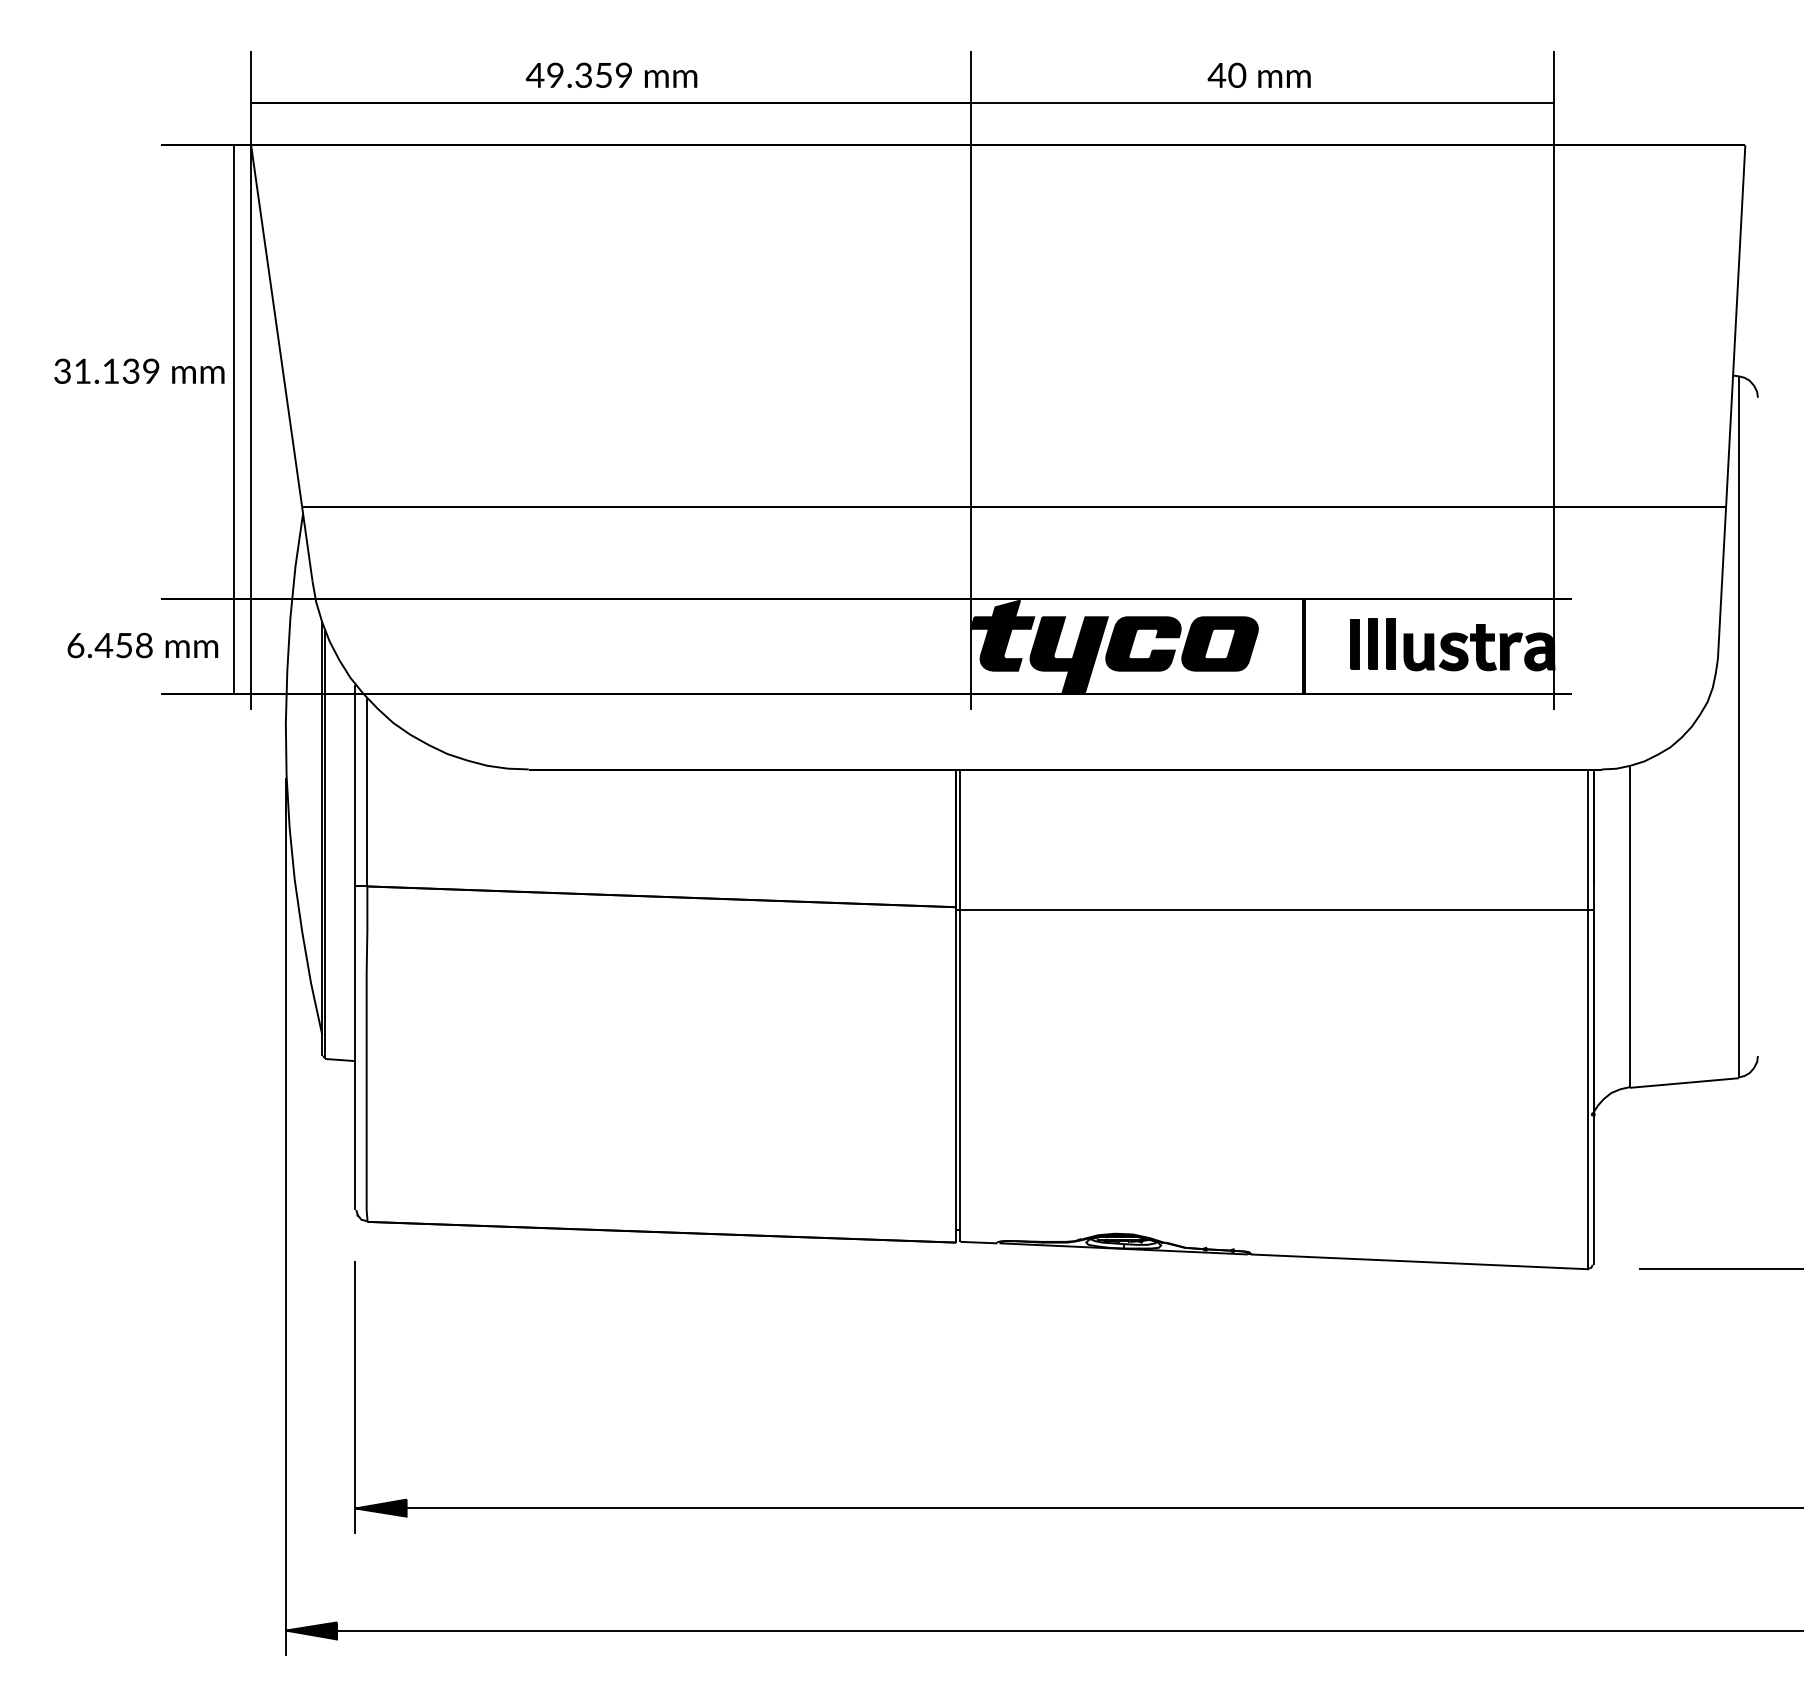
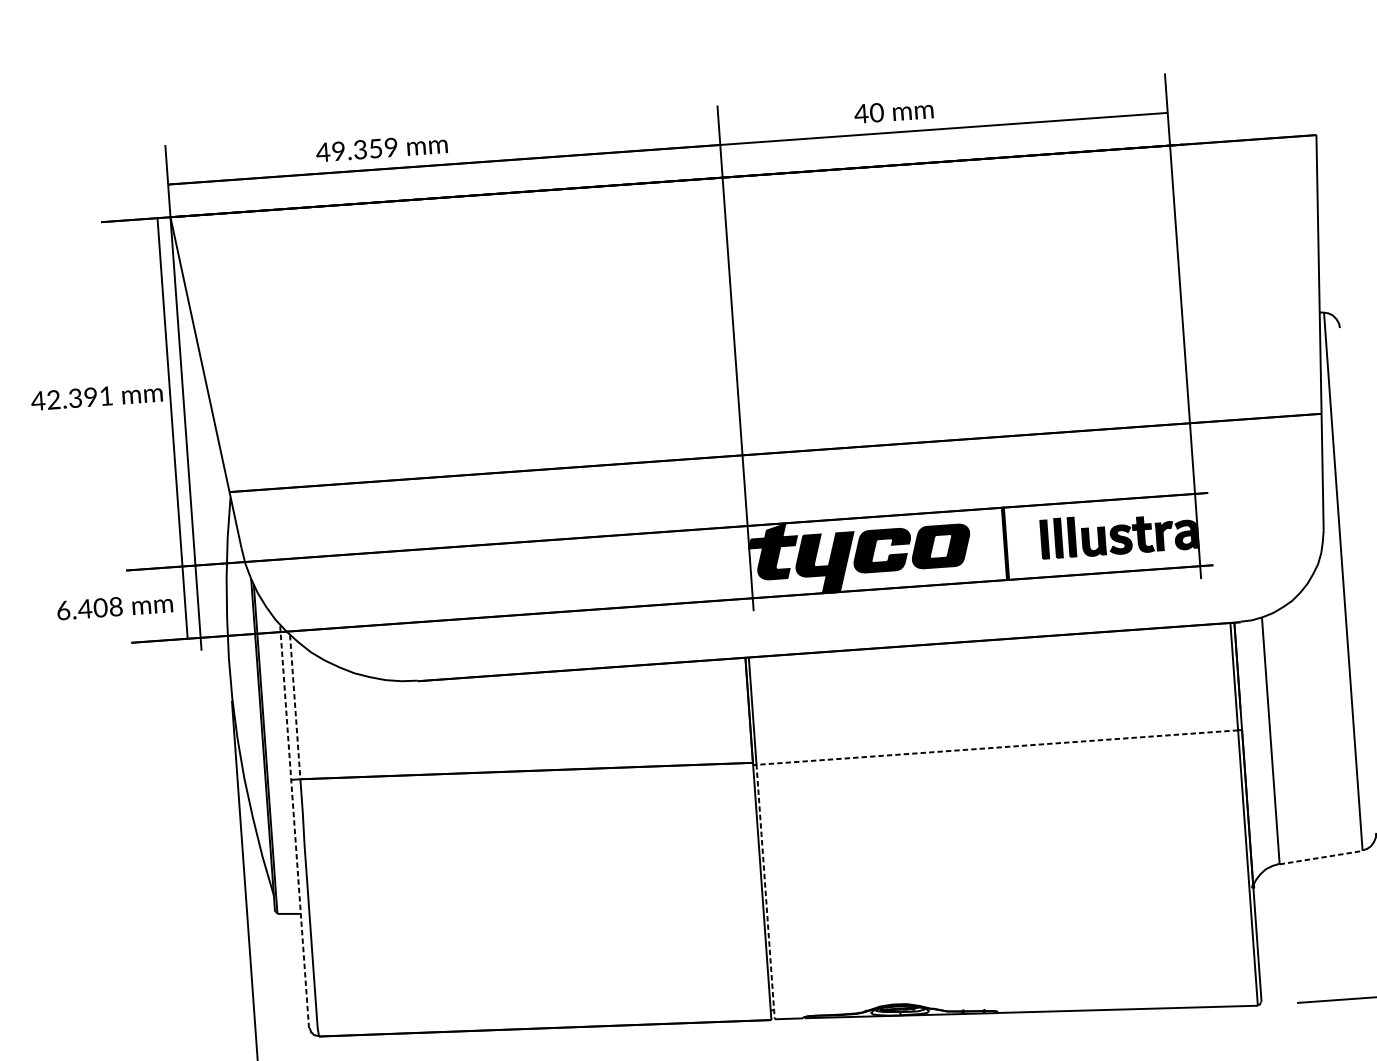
text: (611, 74) -> (381, 147), moved
text: (1258, 74) -> (893, 110), moved
text: (106, 370) -> (71, 397), 31.139 -> 42.391
text: (124, 645) -> (100, 607), 6.458 -> 6.408
line: (367, 792) -> (295, 707), solid -> dashed
line: (1107, 910) -> (869, 757), solid -> dashed
line: (355, 946) -> (294, 825), solid -> dashed
line: (1684, 1083) -> (1321, 857), solid -> dashed

